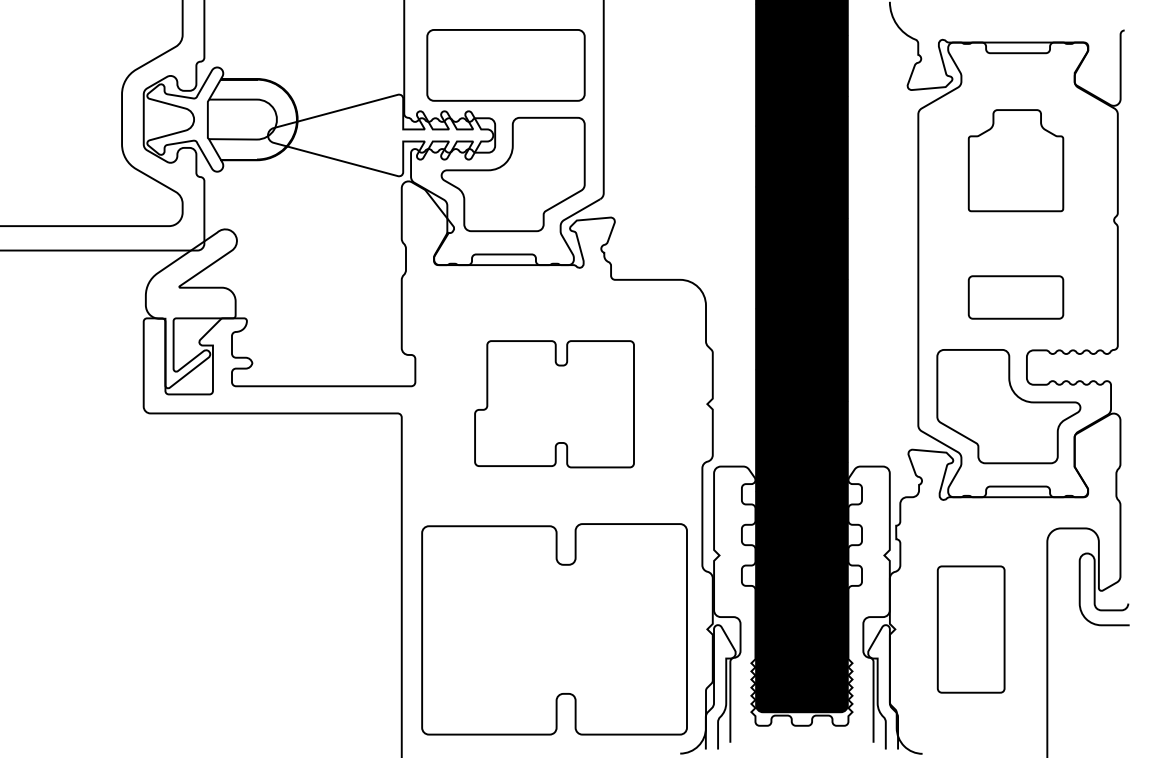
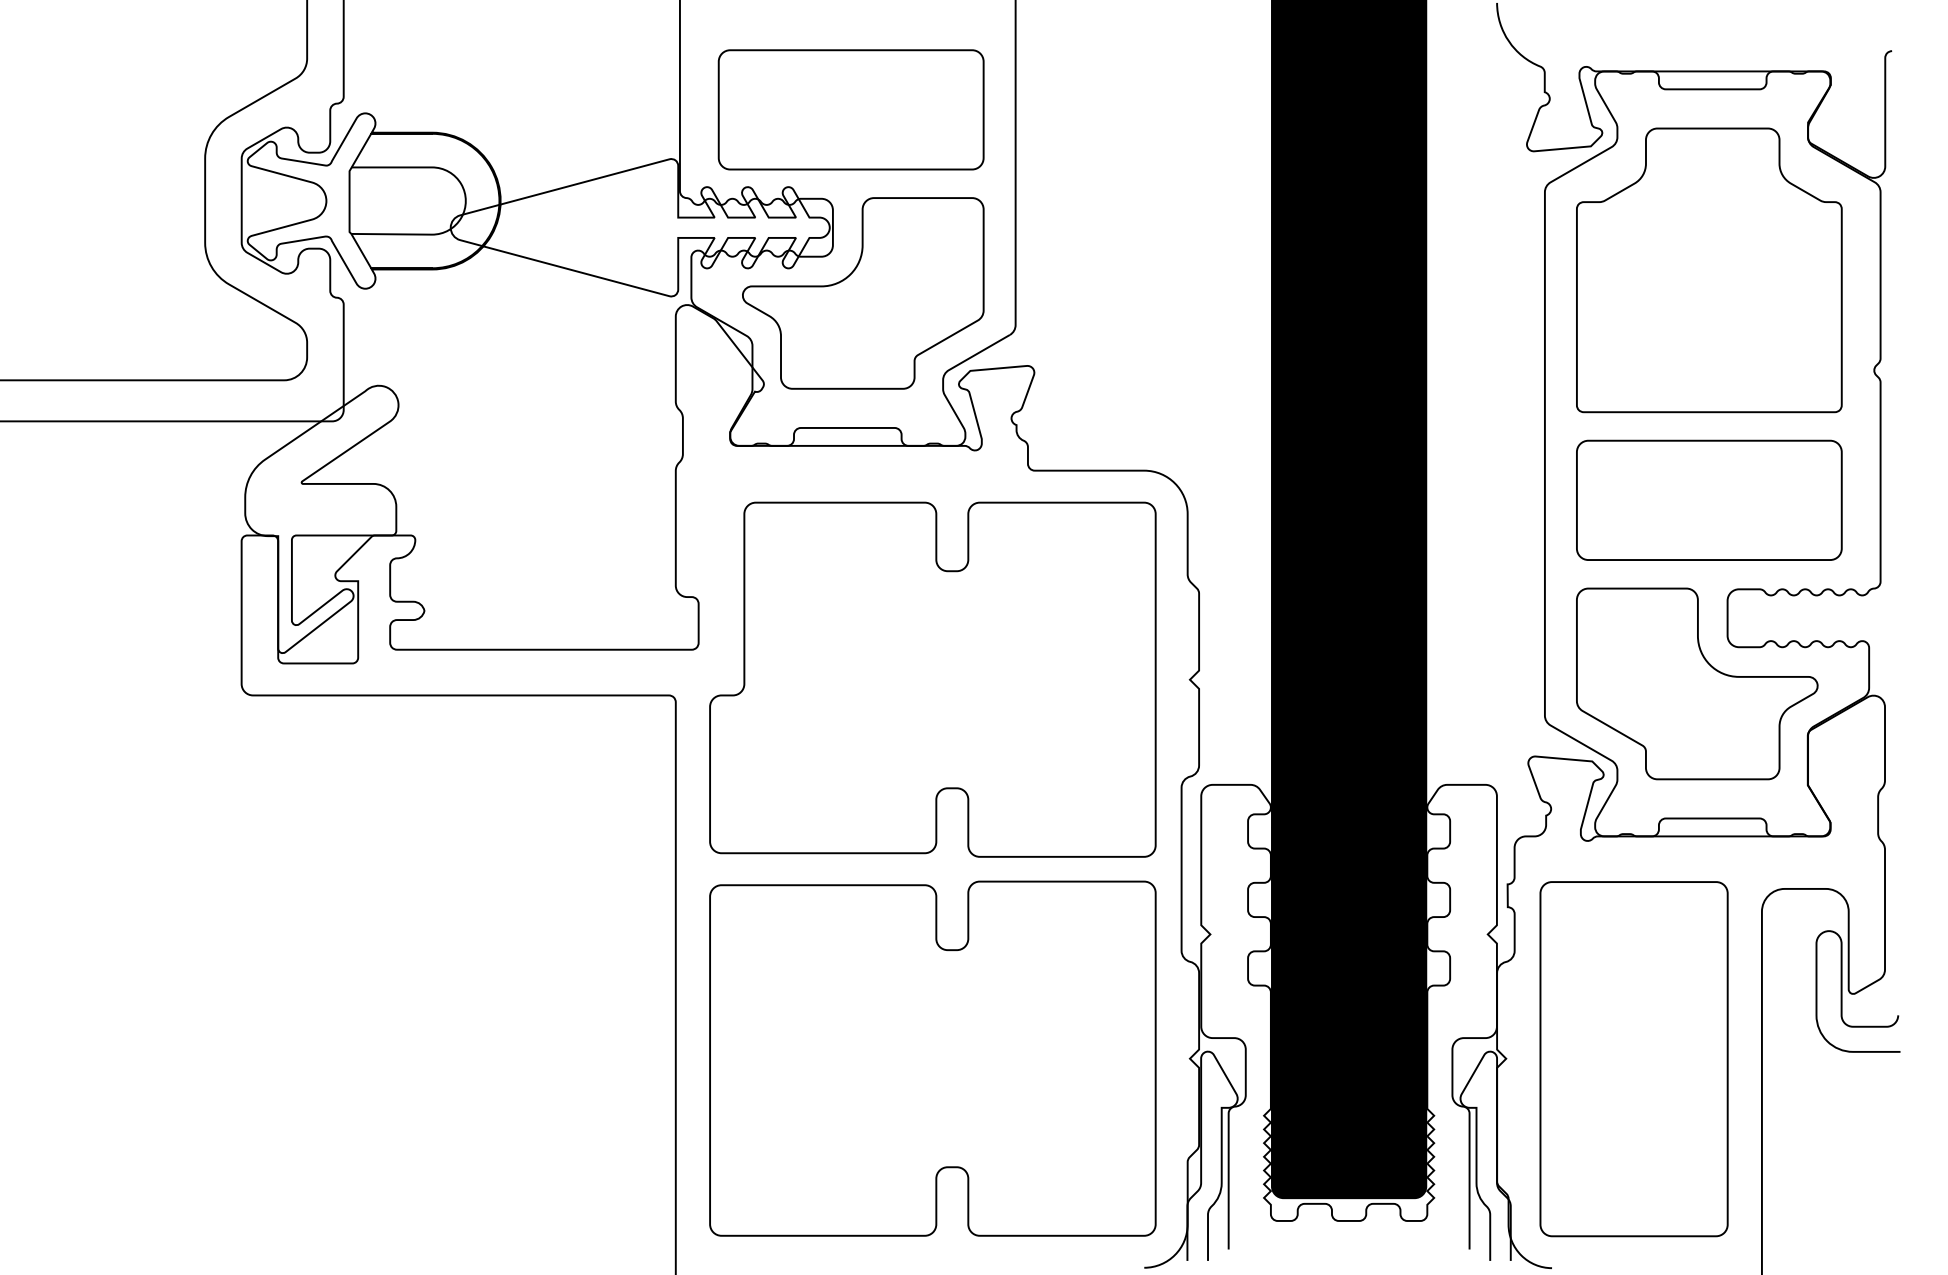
part: (1015, 160) -> (1708, 269), size x1.67
part: (1015, 297) -> (1708, 500), size x1.67
part: (554, 404) -> (932, 680), size x1.67
part: (970, 629) -> (1632, 1058), size x1.67

